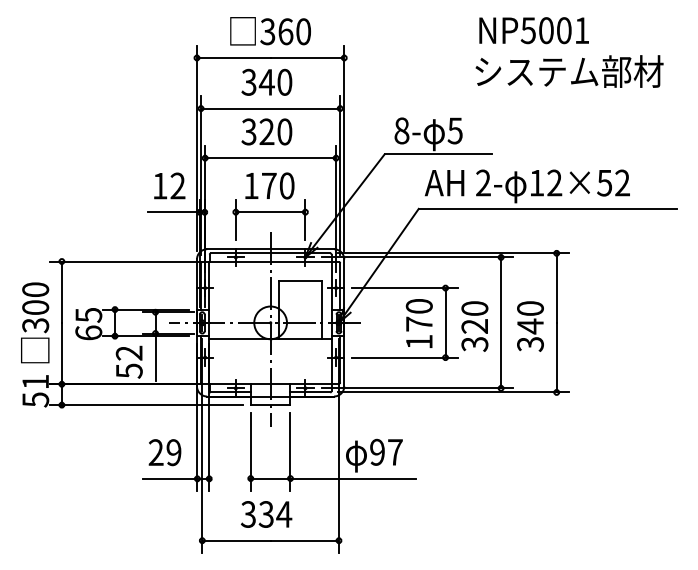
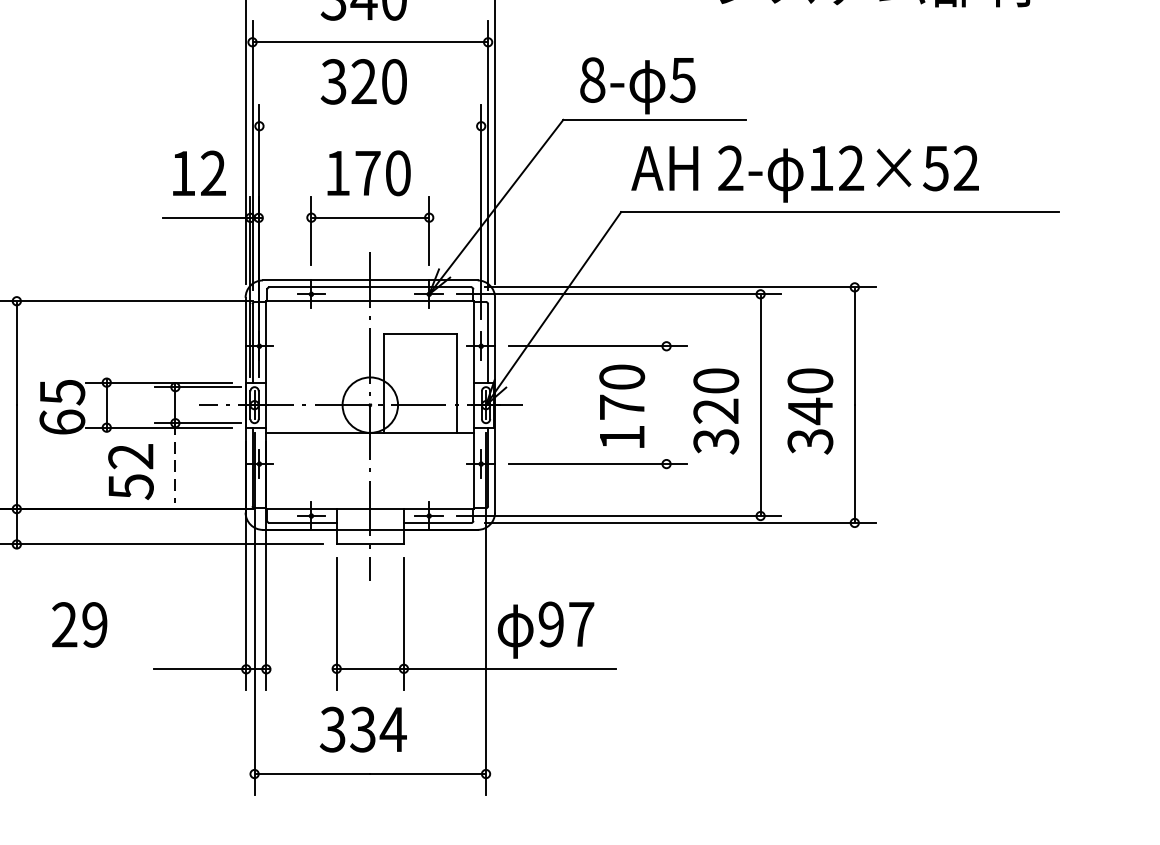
line: (270, 158) -> (370, 126), removed
line: (445, 322) -> (666, 404), removed
line: (155, 357) -> (175, 463), solid -> dashed
text: (164, 452) -> (78, 624), moved

